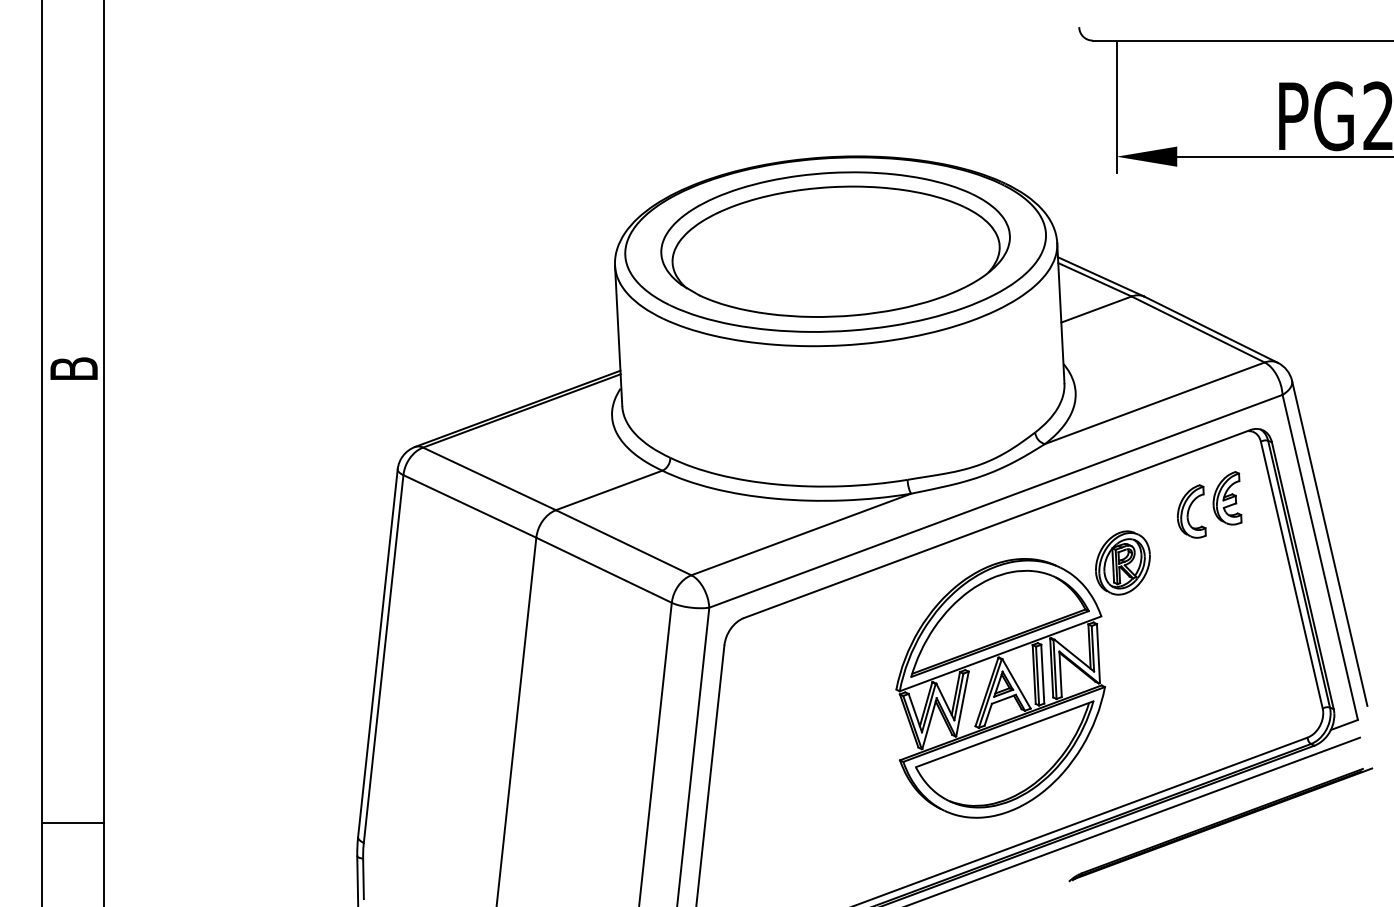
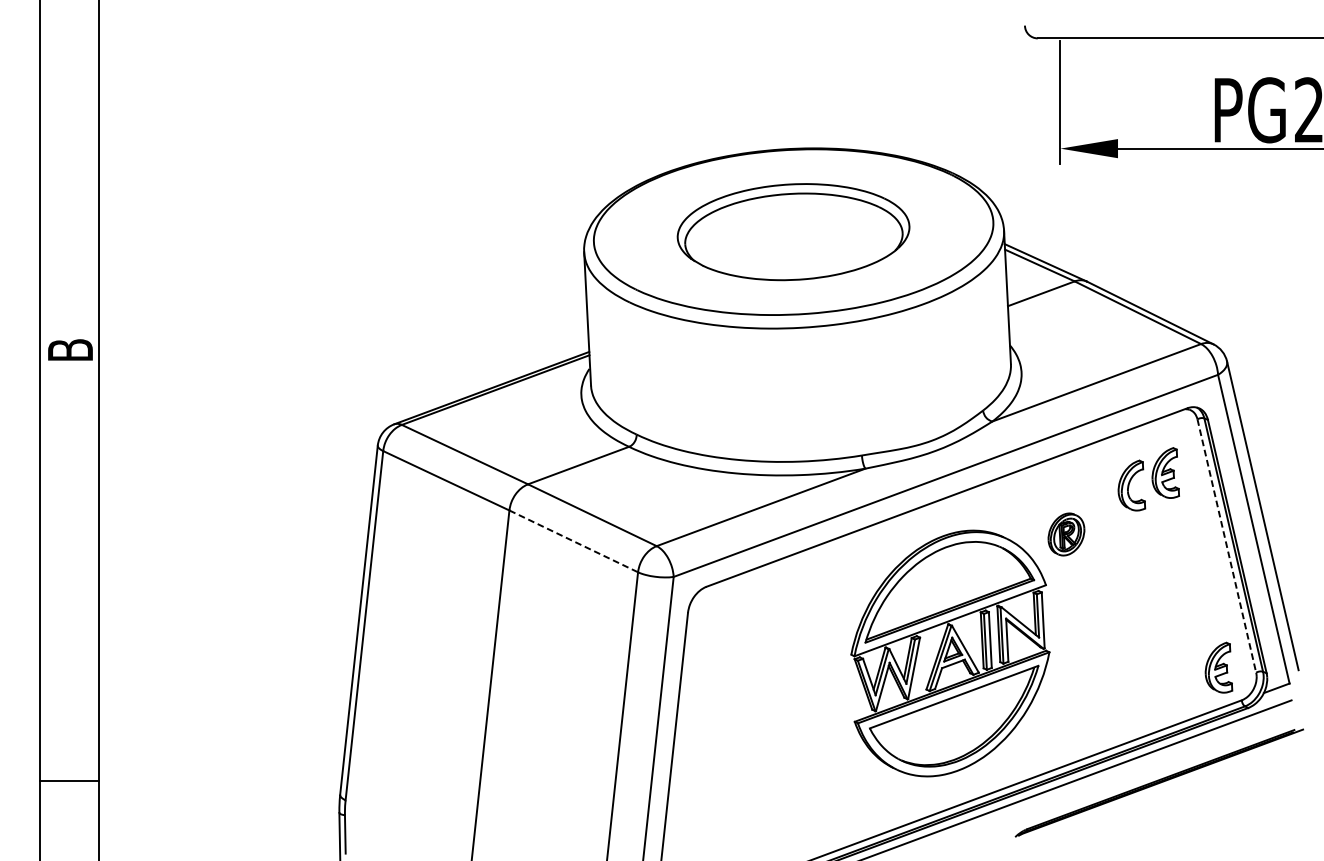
part: (835, 244) -> (793, 232), size x0.7
part: (1122, 562) -> (1066, 534), size x0.7
line: (604, 570) -> (574, 541), solid -> dashed
line: (1291, 575) -> (1226, 546), solid -> dashed
part: (1283, 703) -> (1218, 667), added

